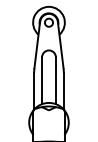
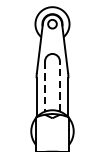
line: (55, 80) -> (59, 86), solid -> dashed
line: (42, 81) -> (45, 87), solid -> dashed

